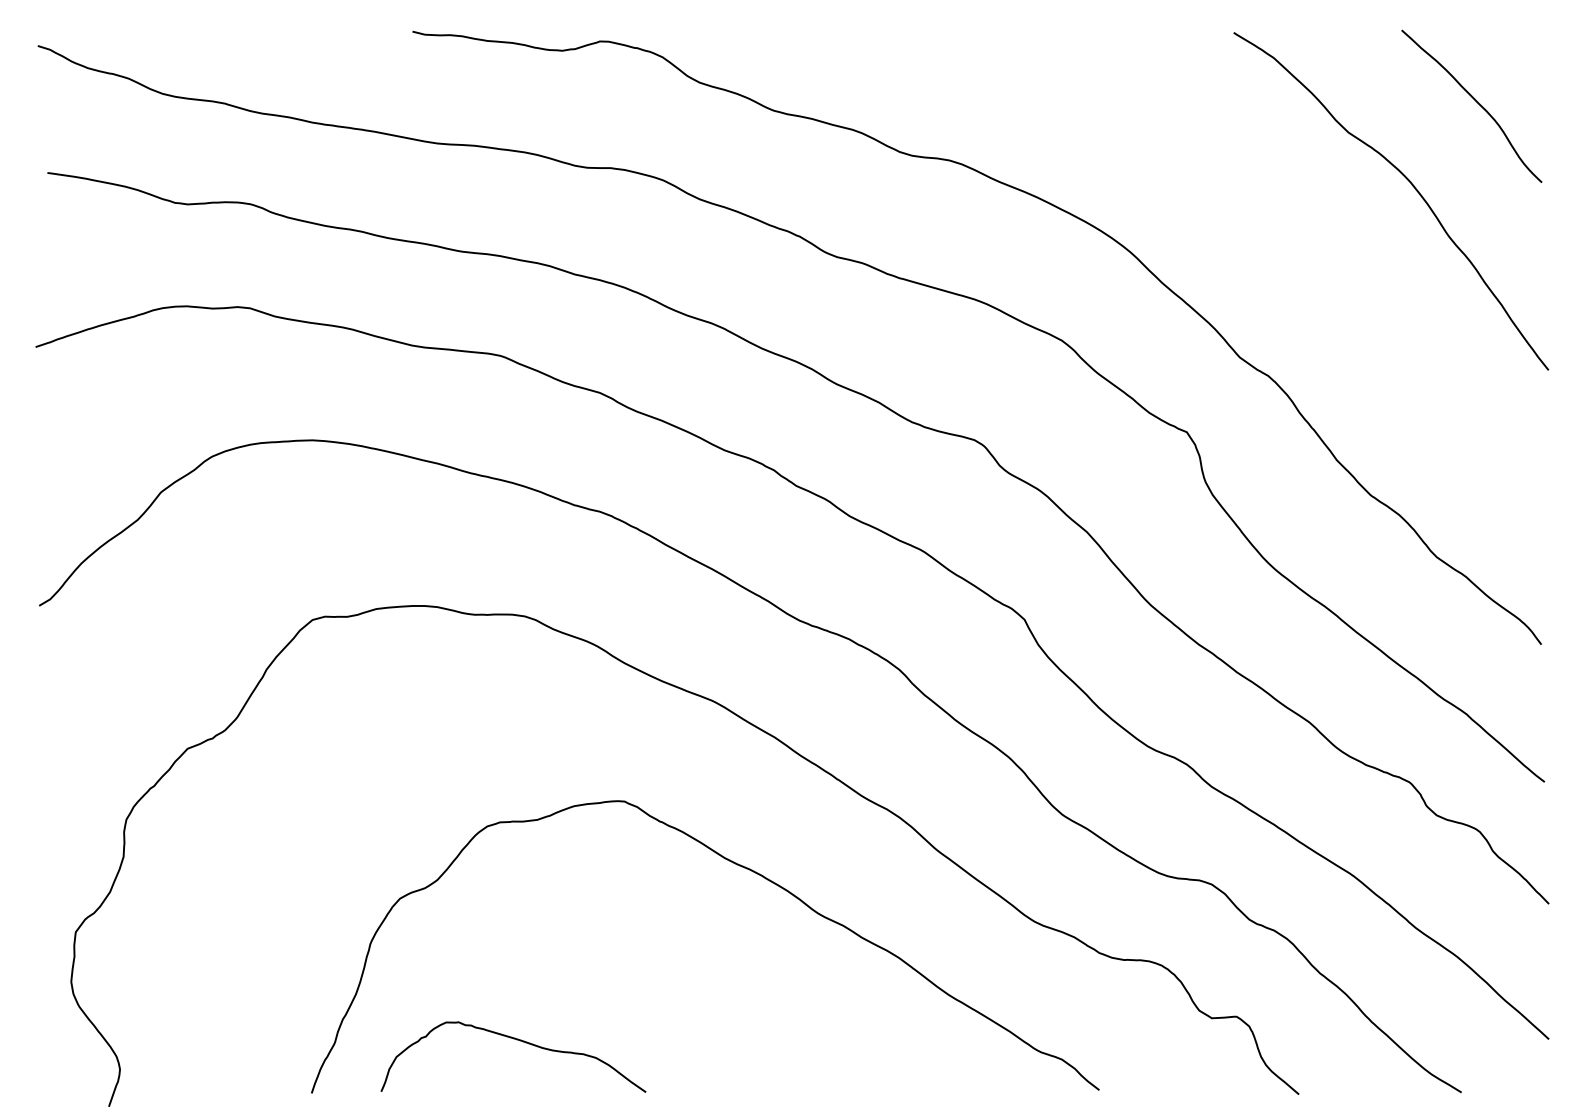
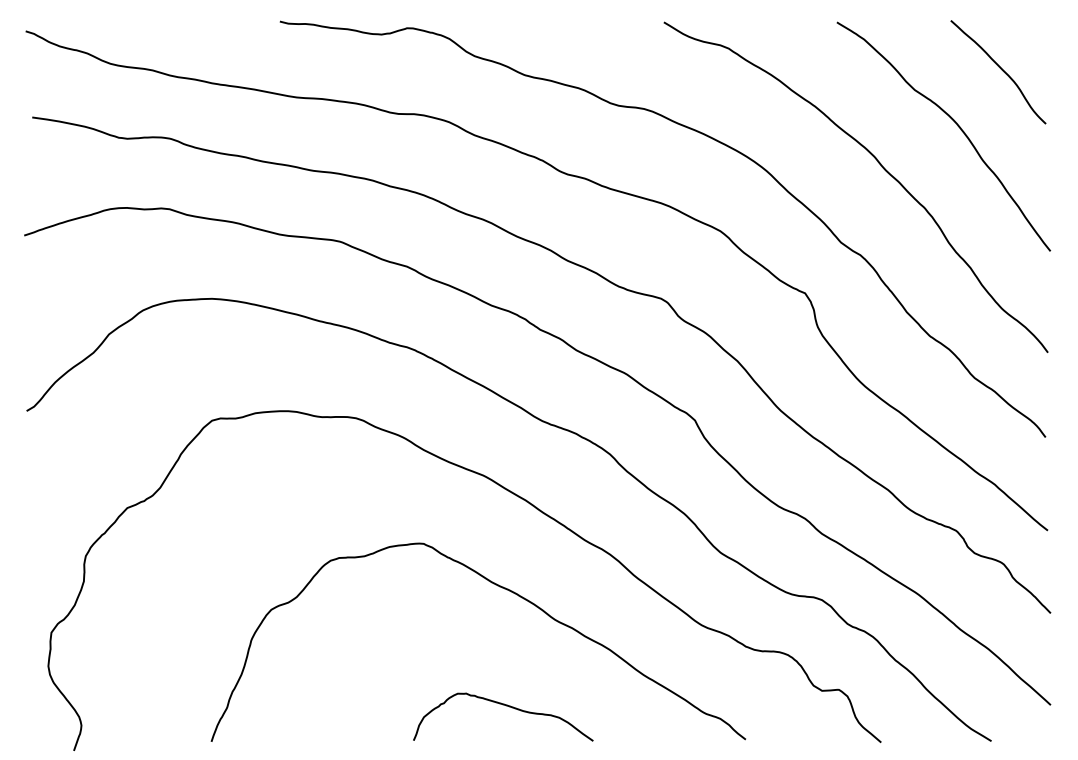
curve: (1299, 246) -> (881, 167), added
curve: (518, 1041) -> (506, 706), moved

